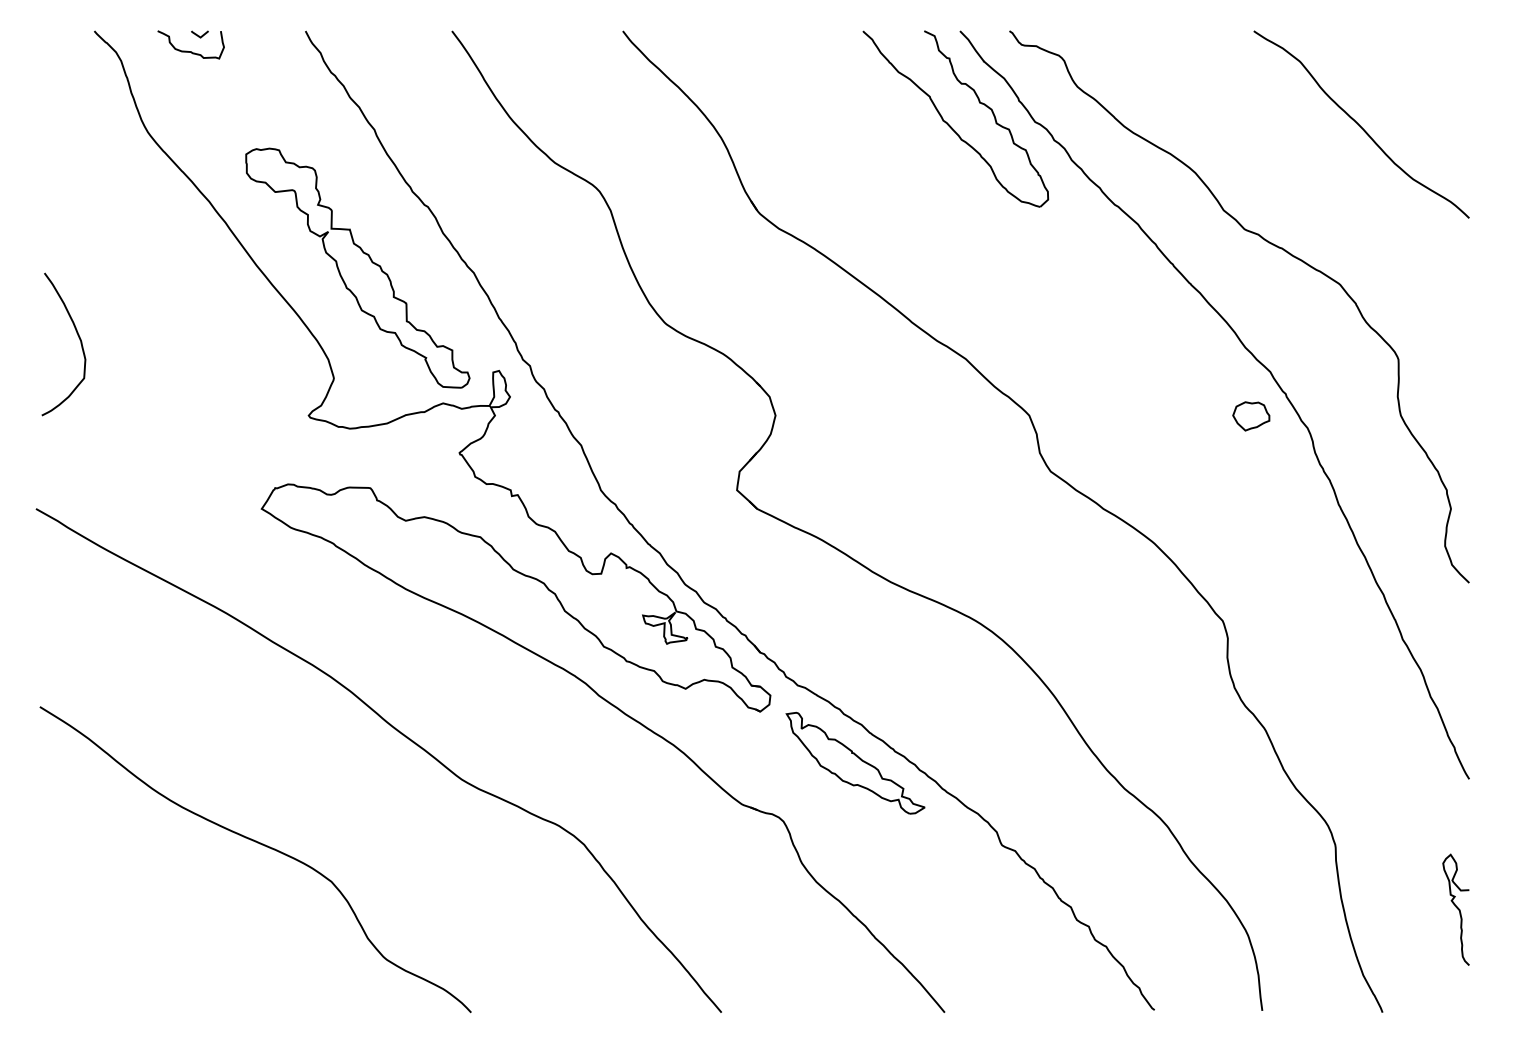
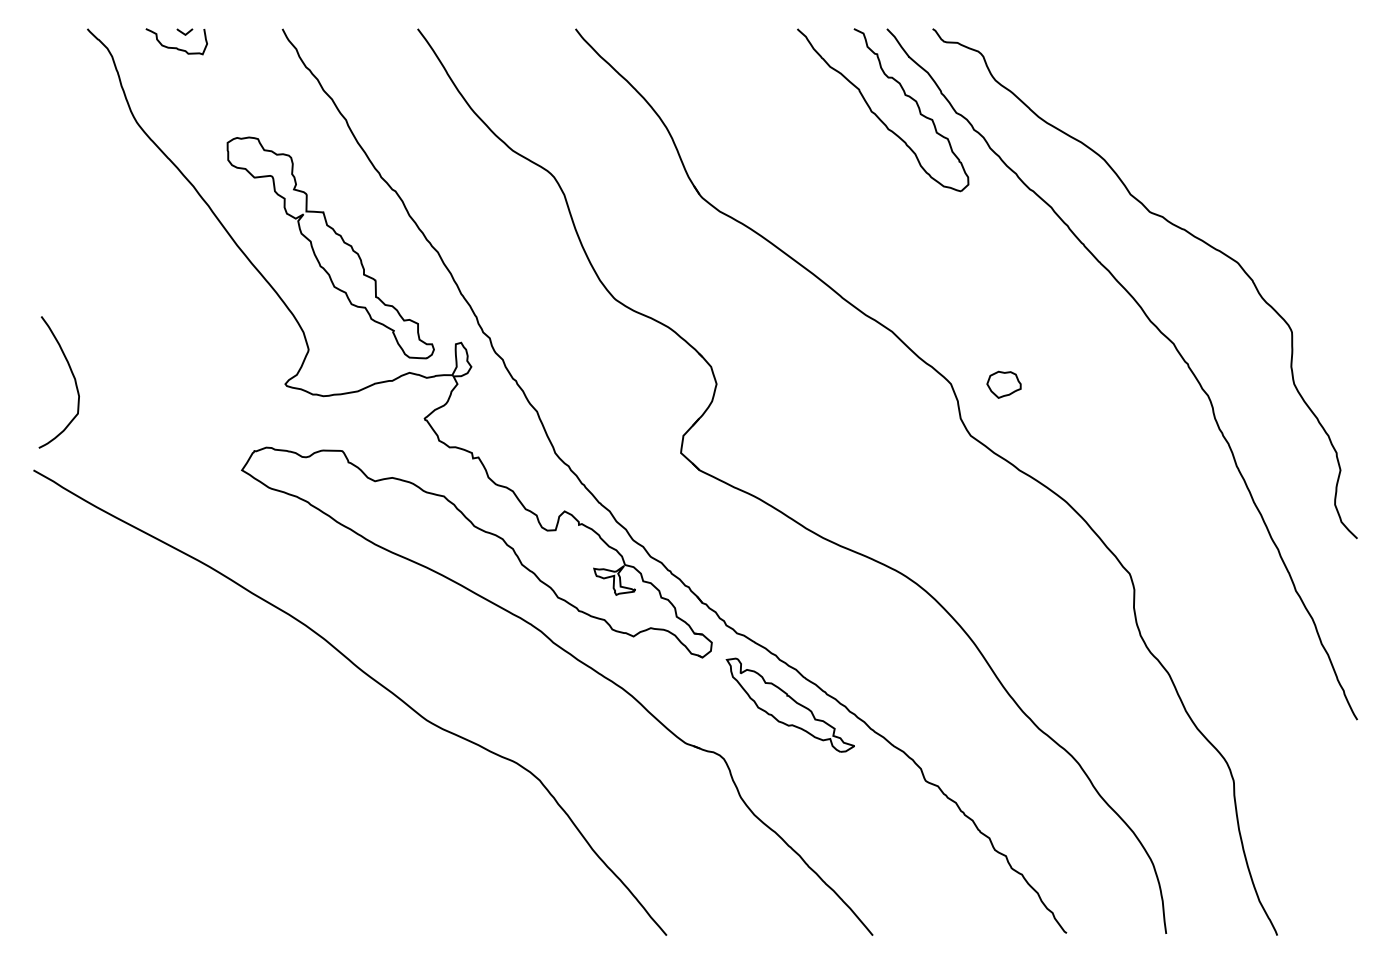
curve: (1360, 124) -> (1256, 115), removed
curve: (78, 338) -> (72, 376), moved
part: (1250, 416) -> (1003, 384), moved
curve: (262, 845) -> (242, 781), removed
curve: (1456, 908) -> (1345, 839), removed

